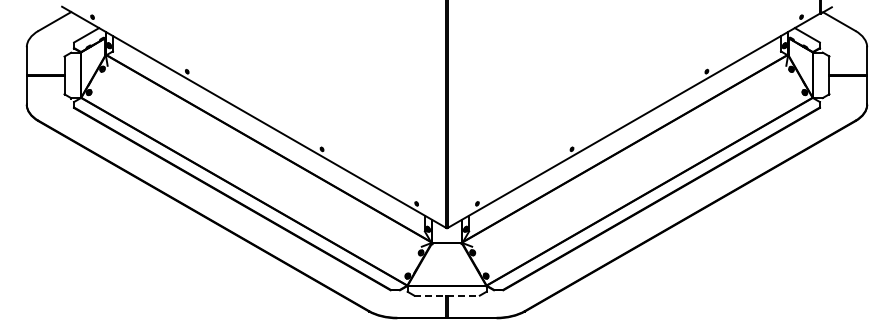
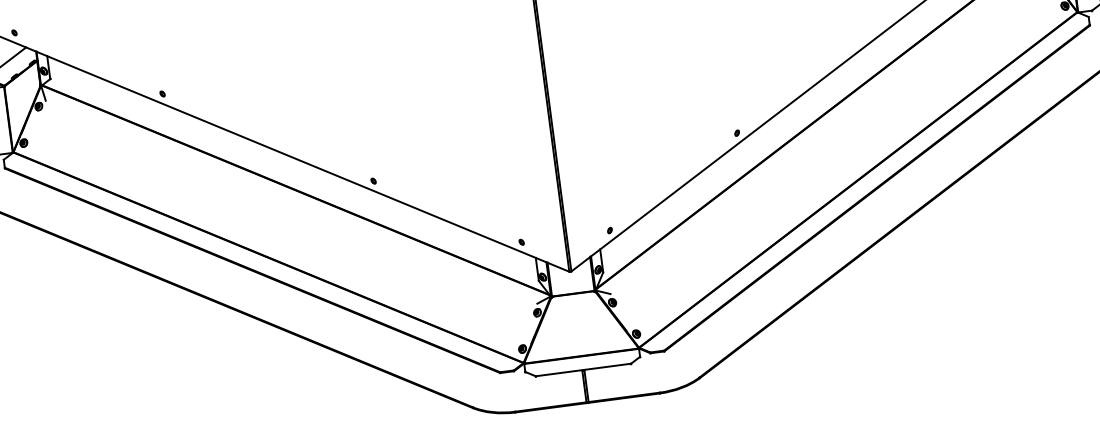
line: (447, 295) -> (584, 369), dashed -> solid

